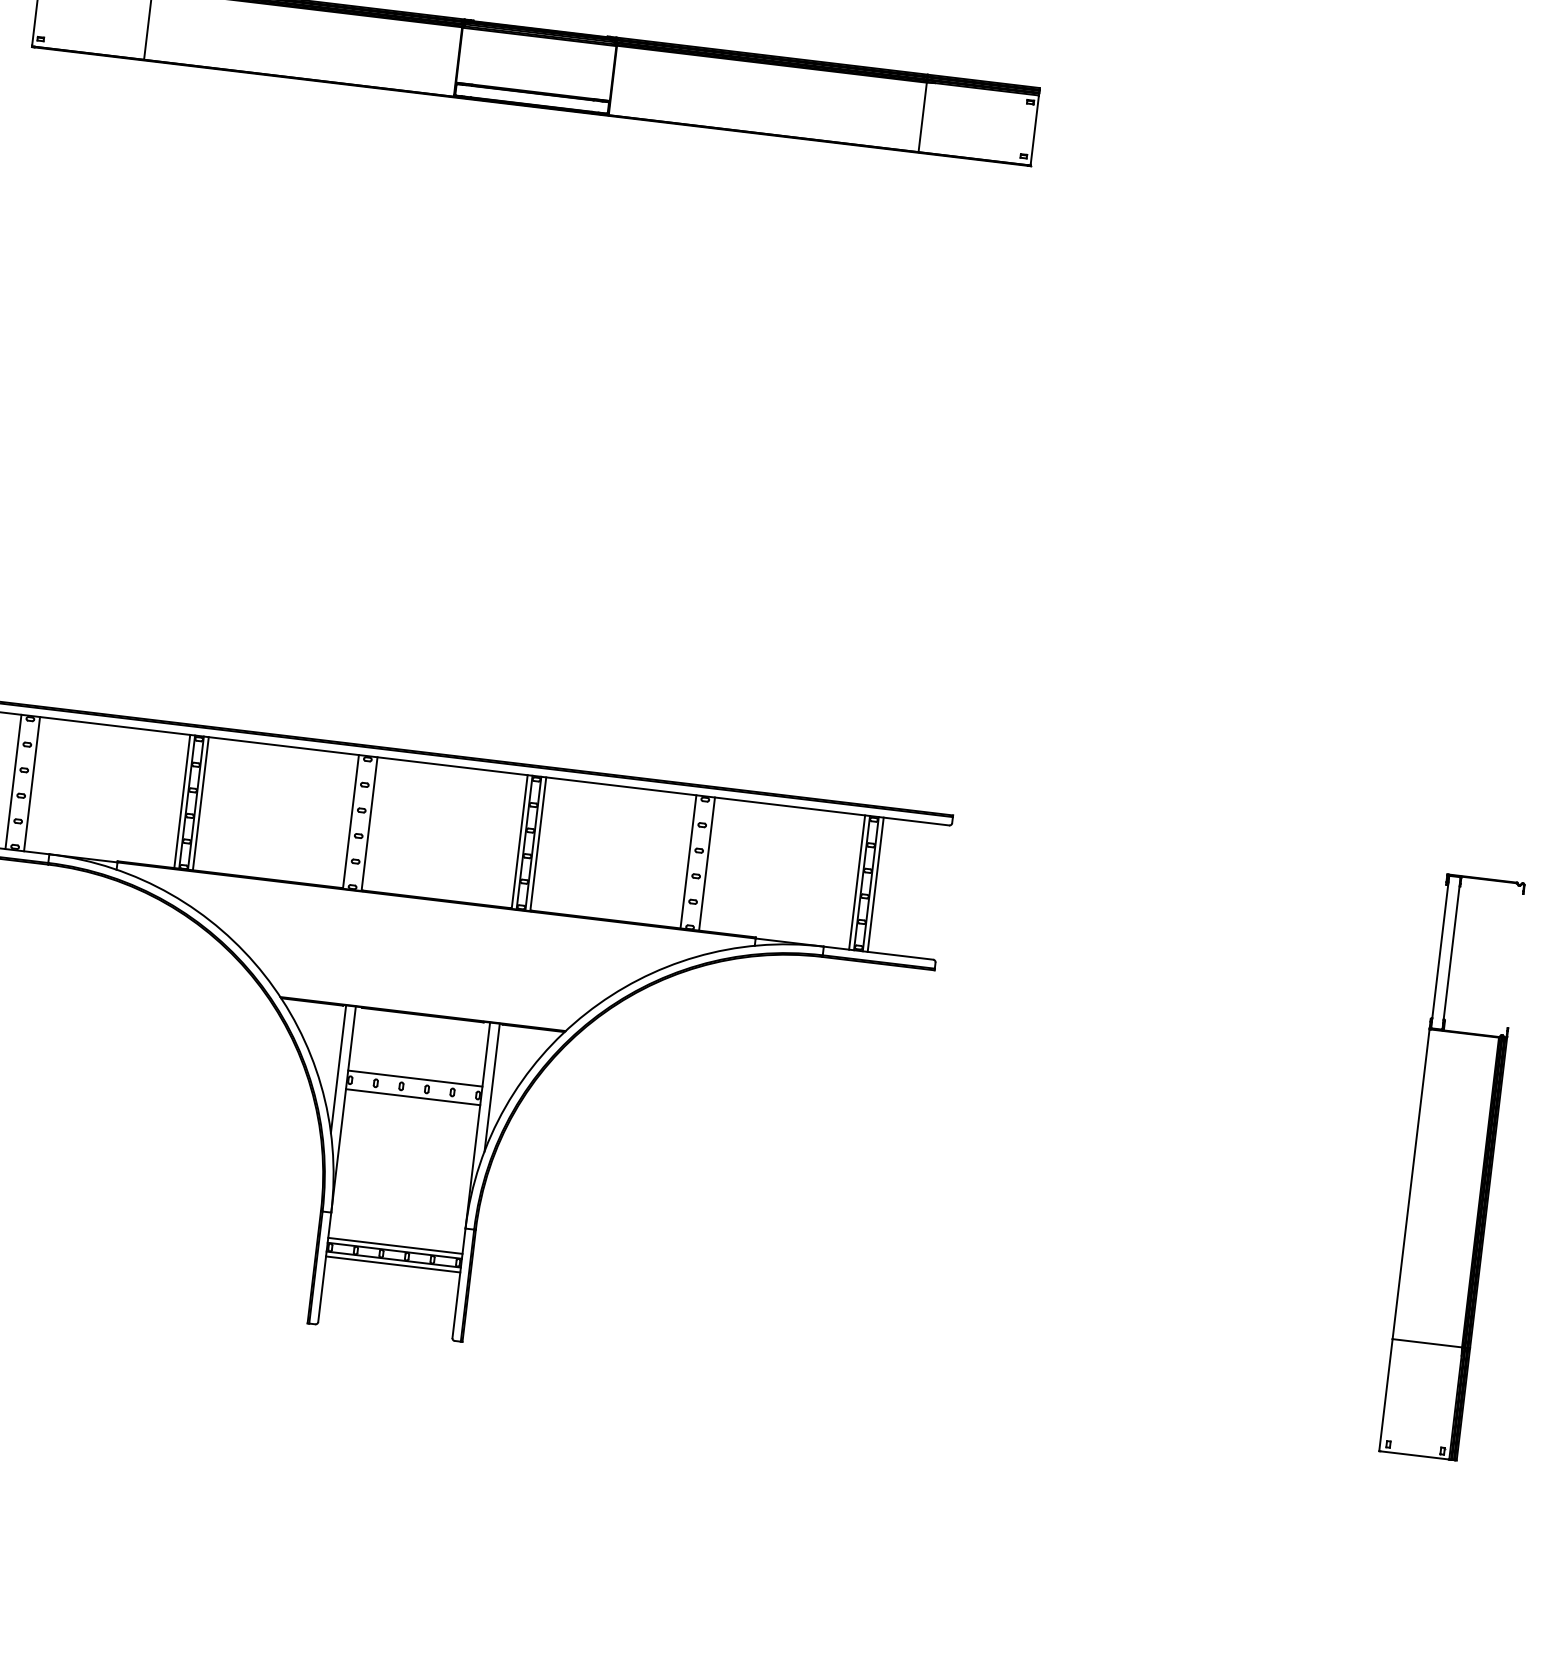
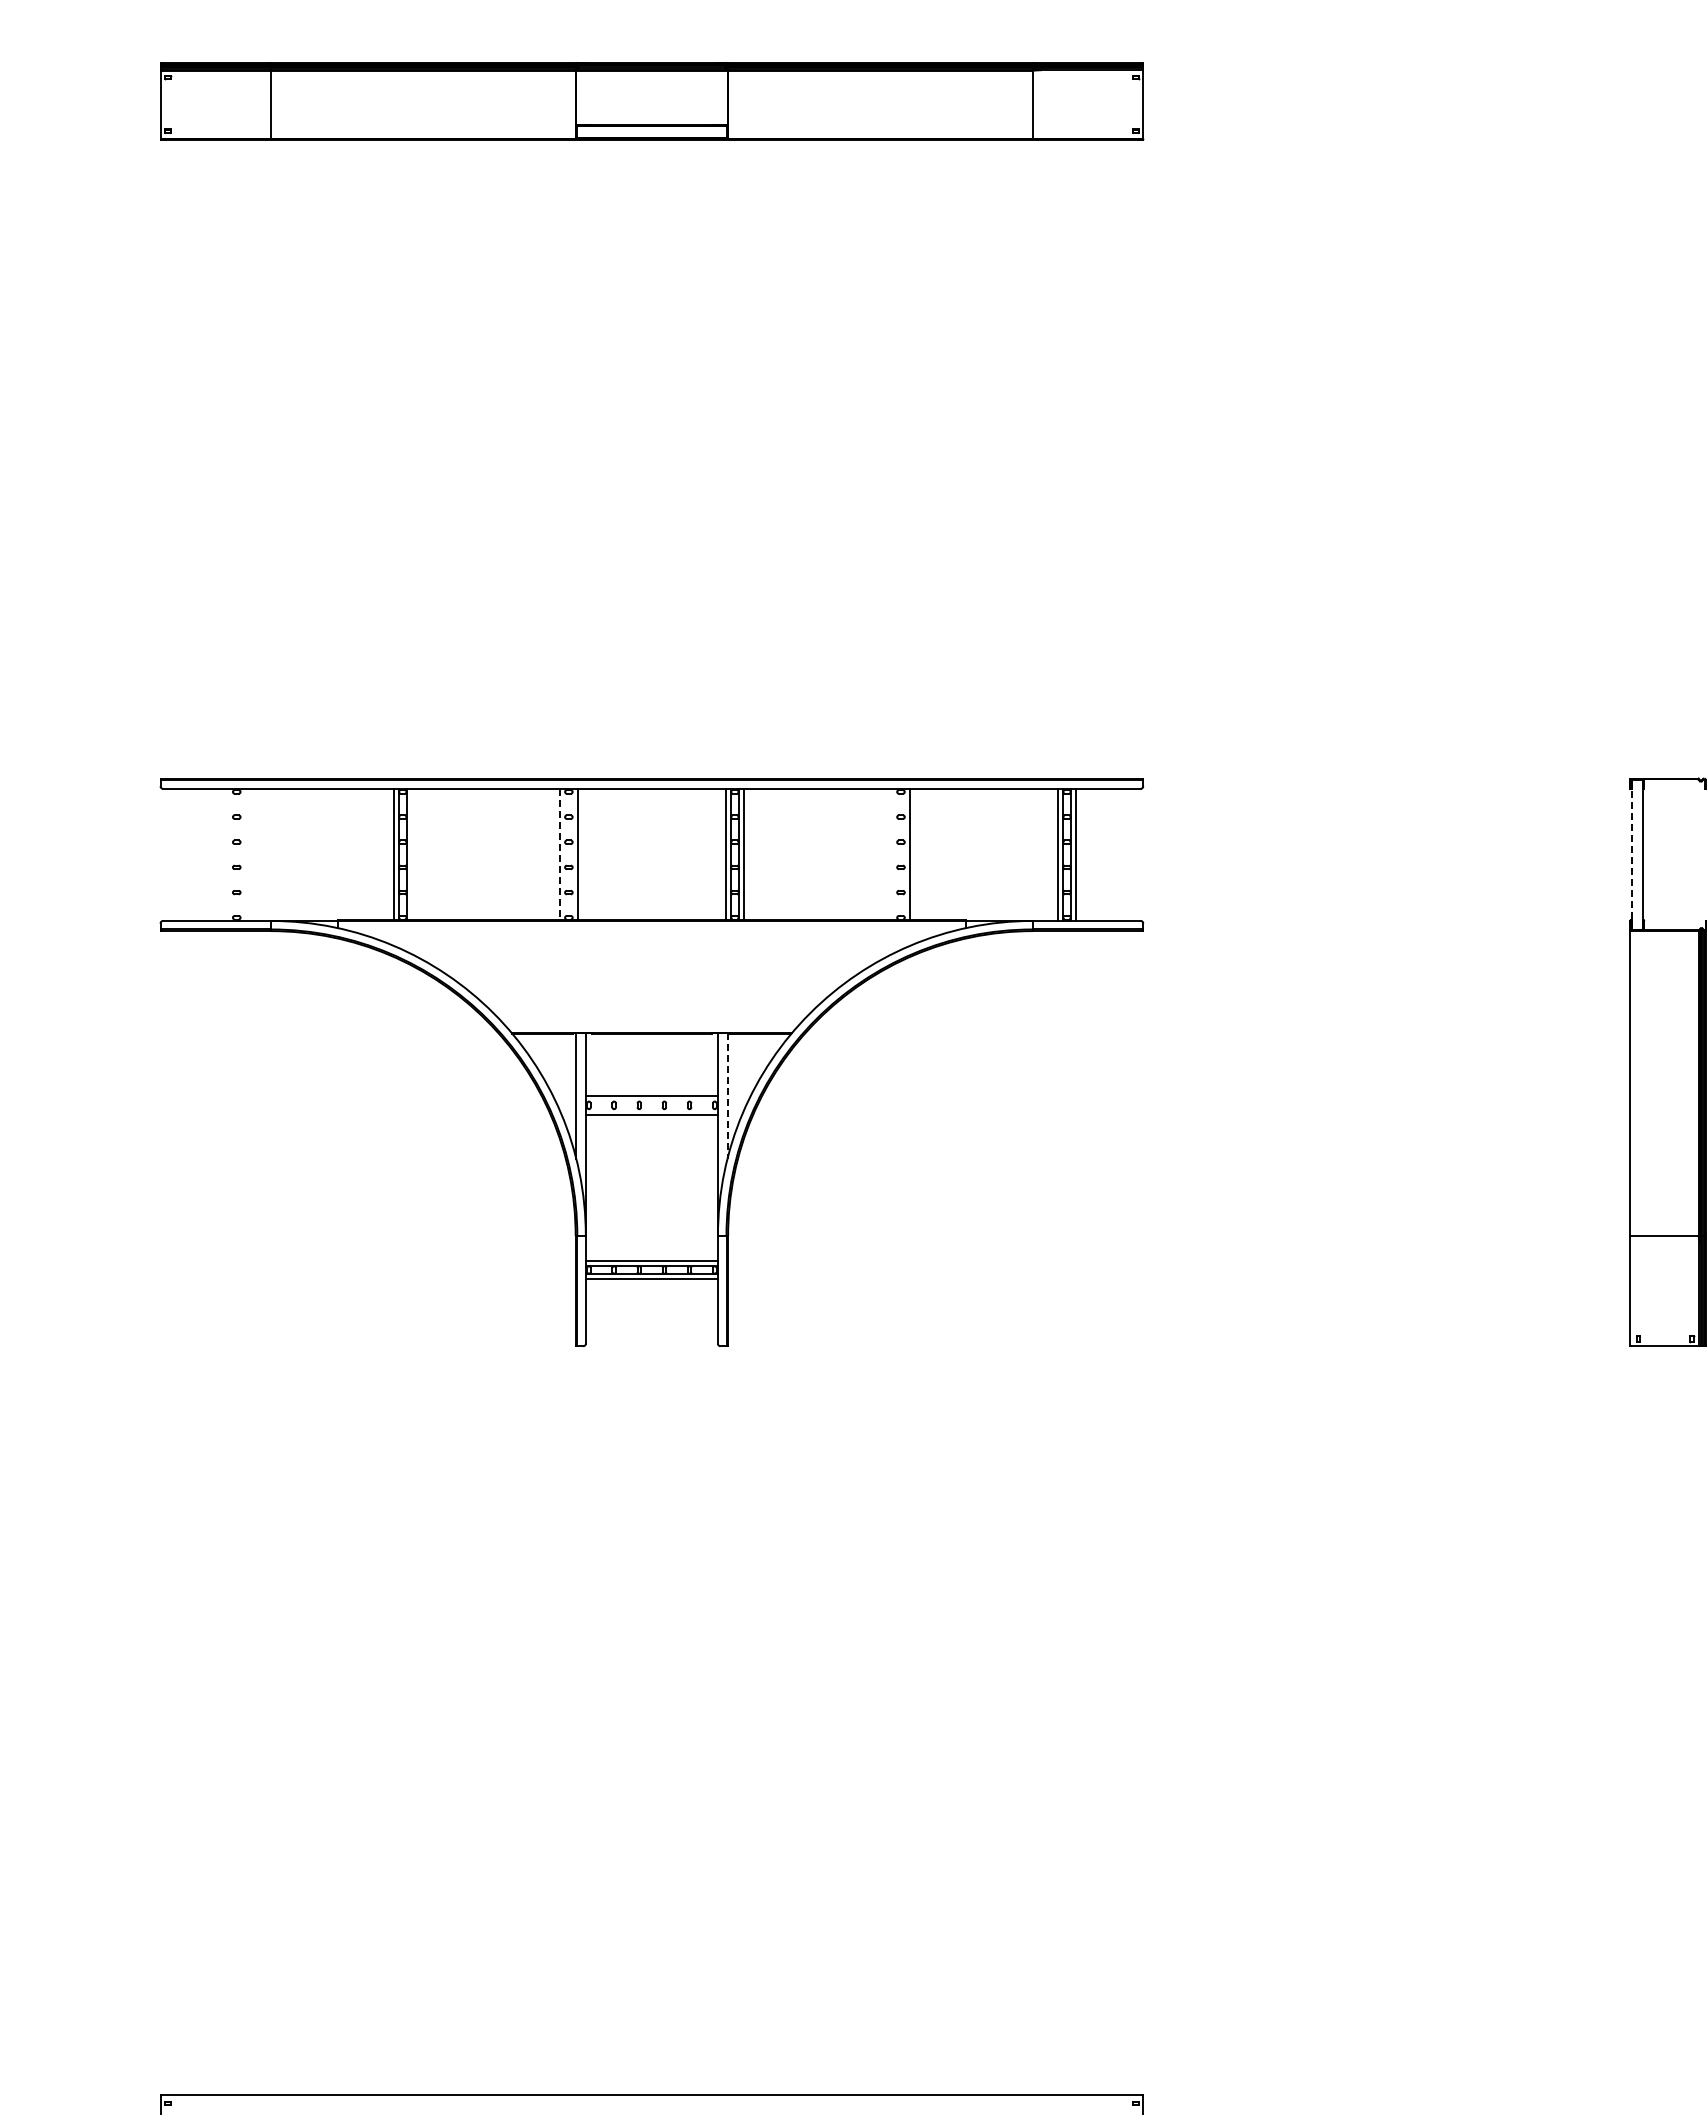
line: (13, 781) -> (227, 854), removed
line: (31, 783) -> (245, 854), removed
line: (200, 802) -> (411, 853), removed
line: (350, 821) -> (559, 854), solid -> dashed
line: (688, 860) -> (891, 853), removed
line: (1440, 951) -> (1631, 854), solid -> dashed
line: (492, 1088) -> (727, 1096), solid -> dashed

